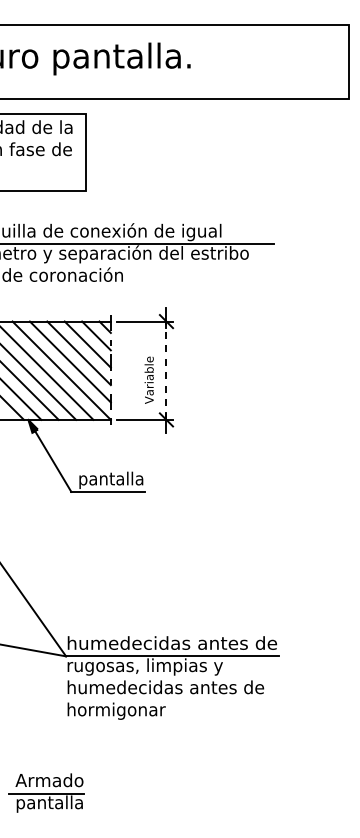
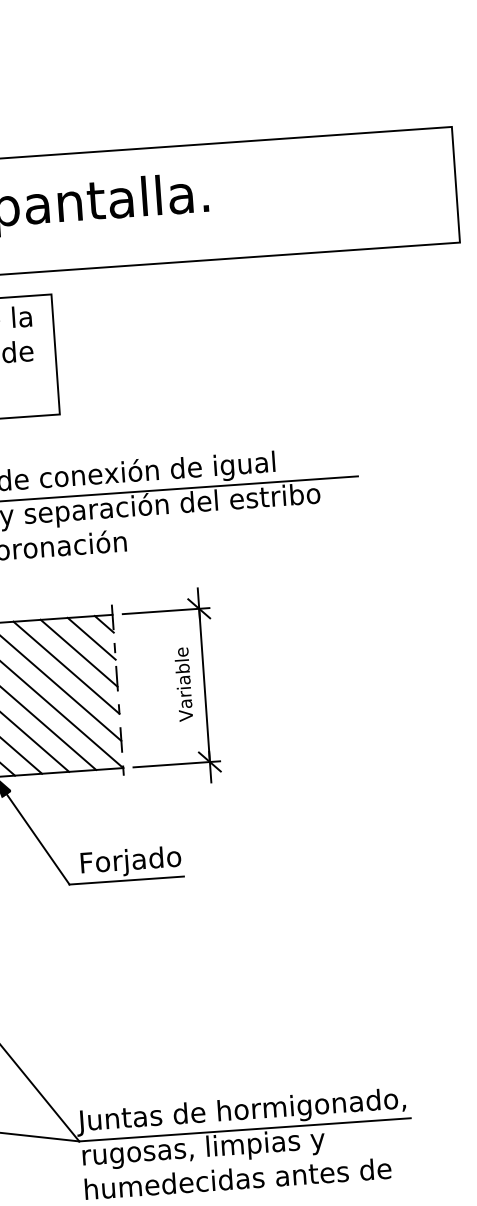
line: (166, 370) -> (204, 685), dashed -> solid
text: (148, 379) -> (182, 683), moved
text: (111, 479) -> (130, 860), pantalla -> Forjado
text: (171, 644) -> (242, 1111), humedecidas antes de -> Juntas de hormigonado,

